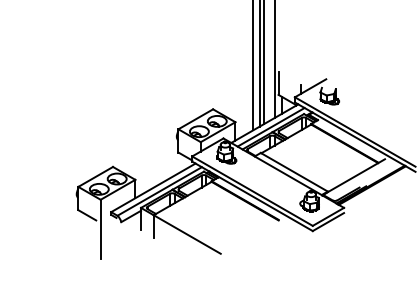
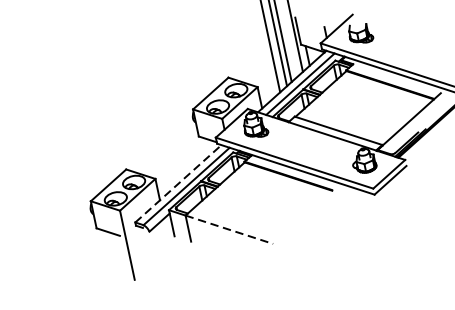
line: (153, 187) -> (178, 183), solid -> dashed
line: (187, 234) -> (229, 229), solid -> dashed

